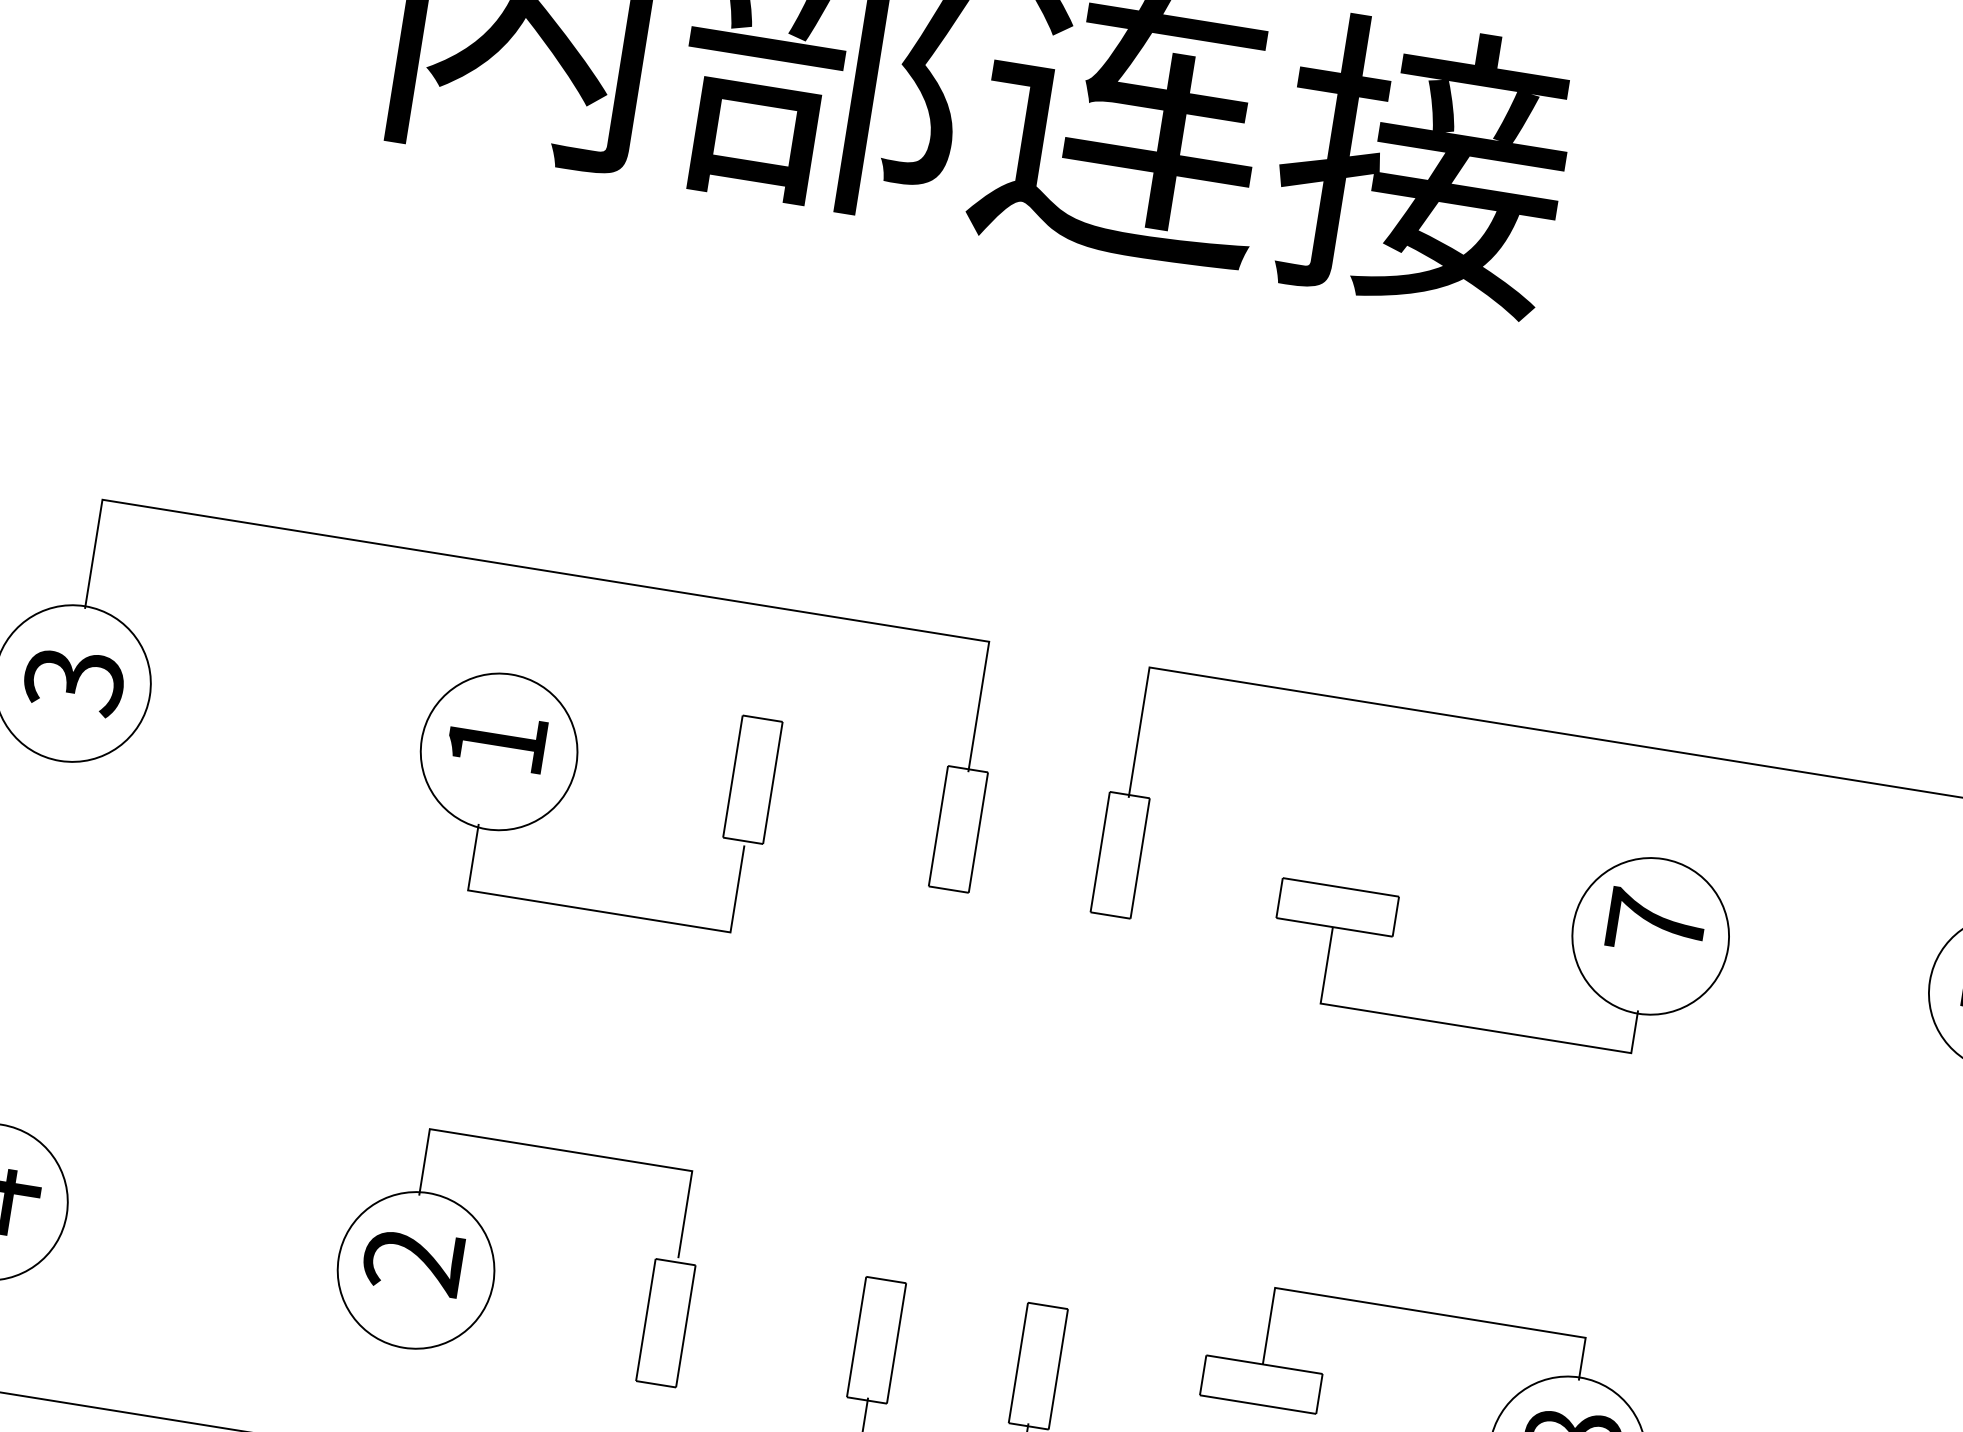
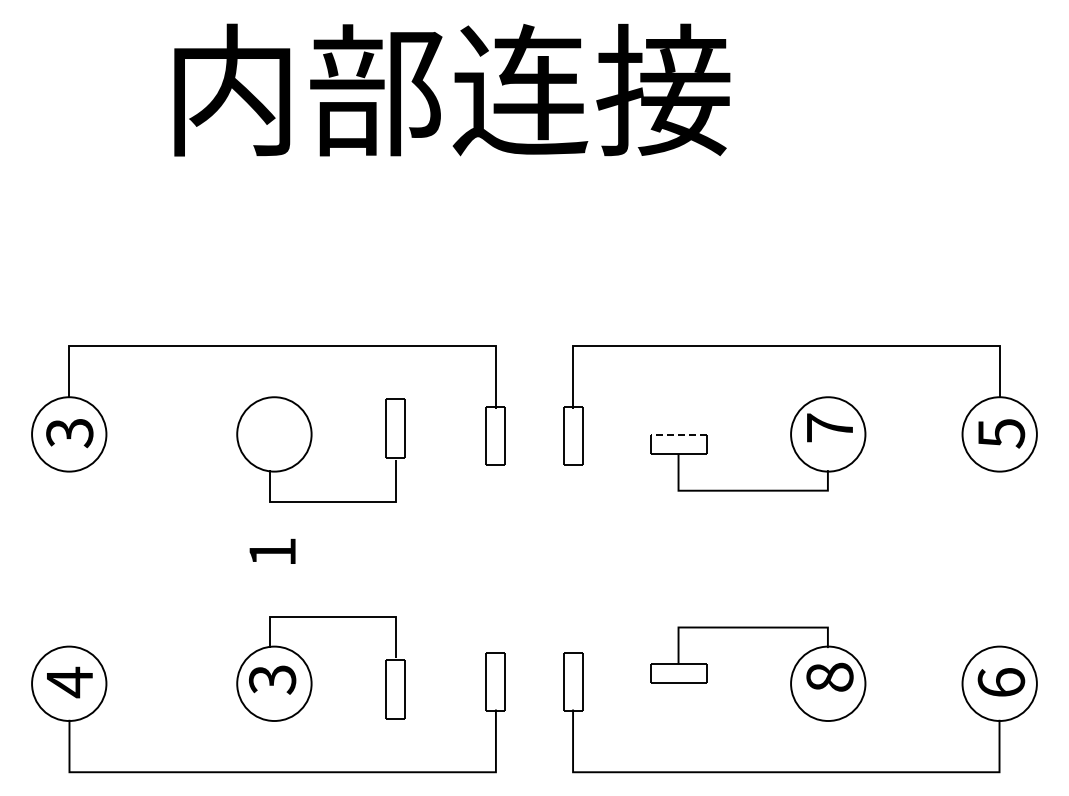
text: (497, 738) -> (272, 550), moved
line: (1341, 886) -> (679, 434), solid -> dashed
text: (413, 1260) -> (272, 679), 2 -> 3

